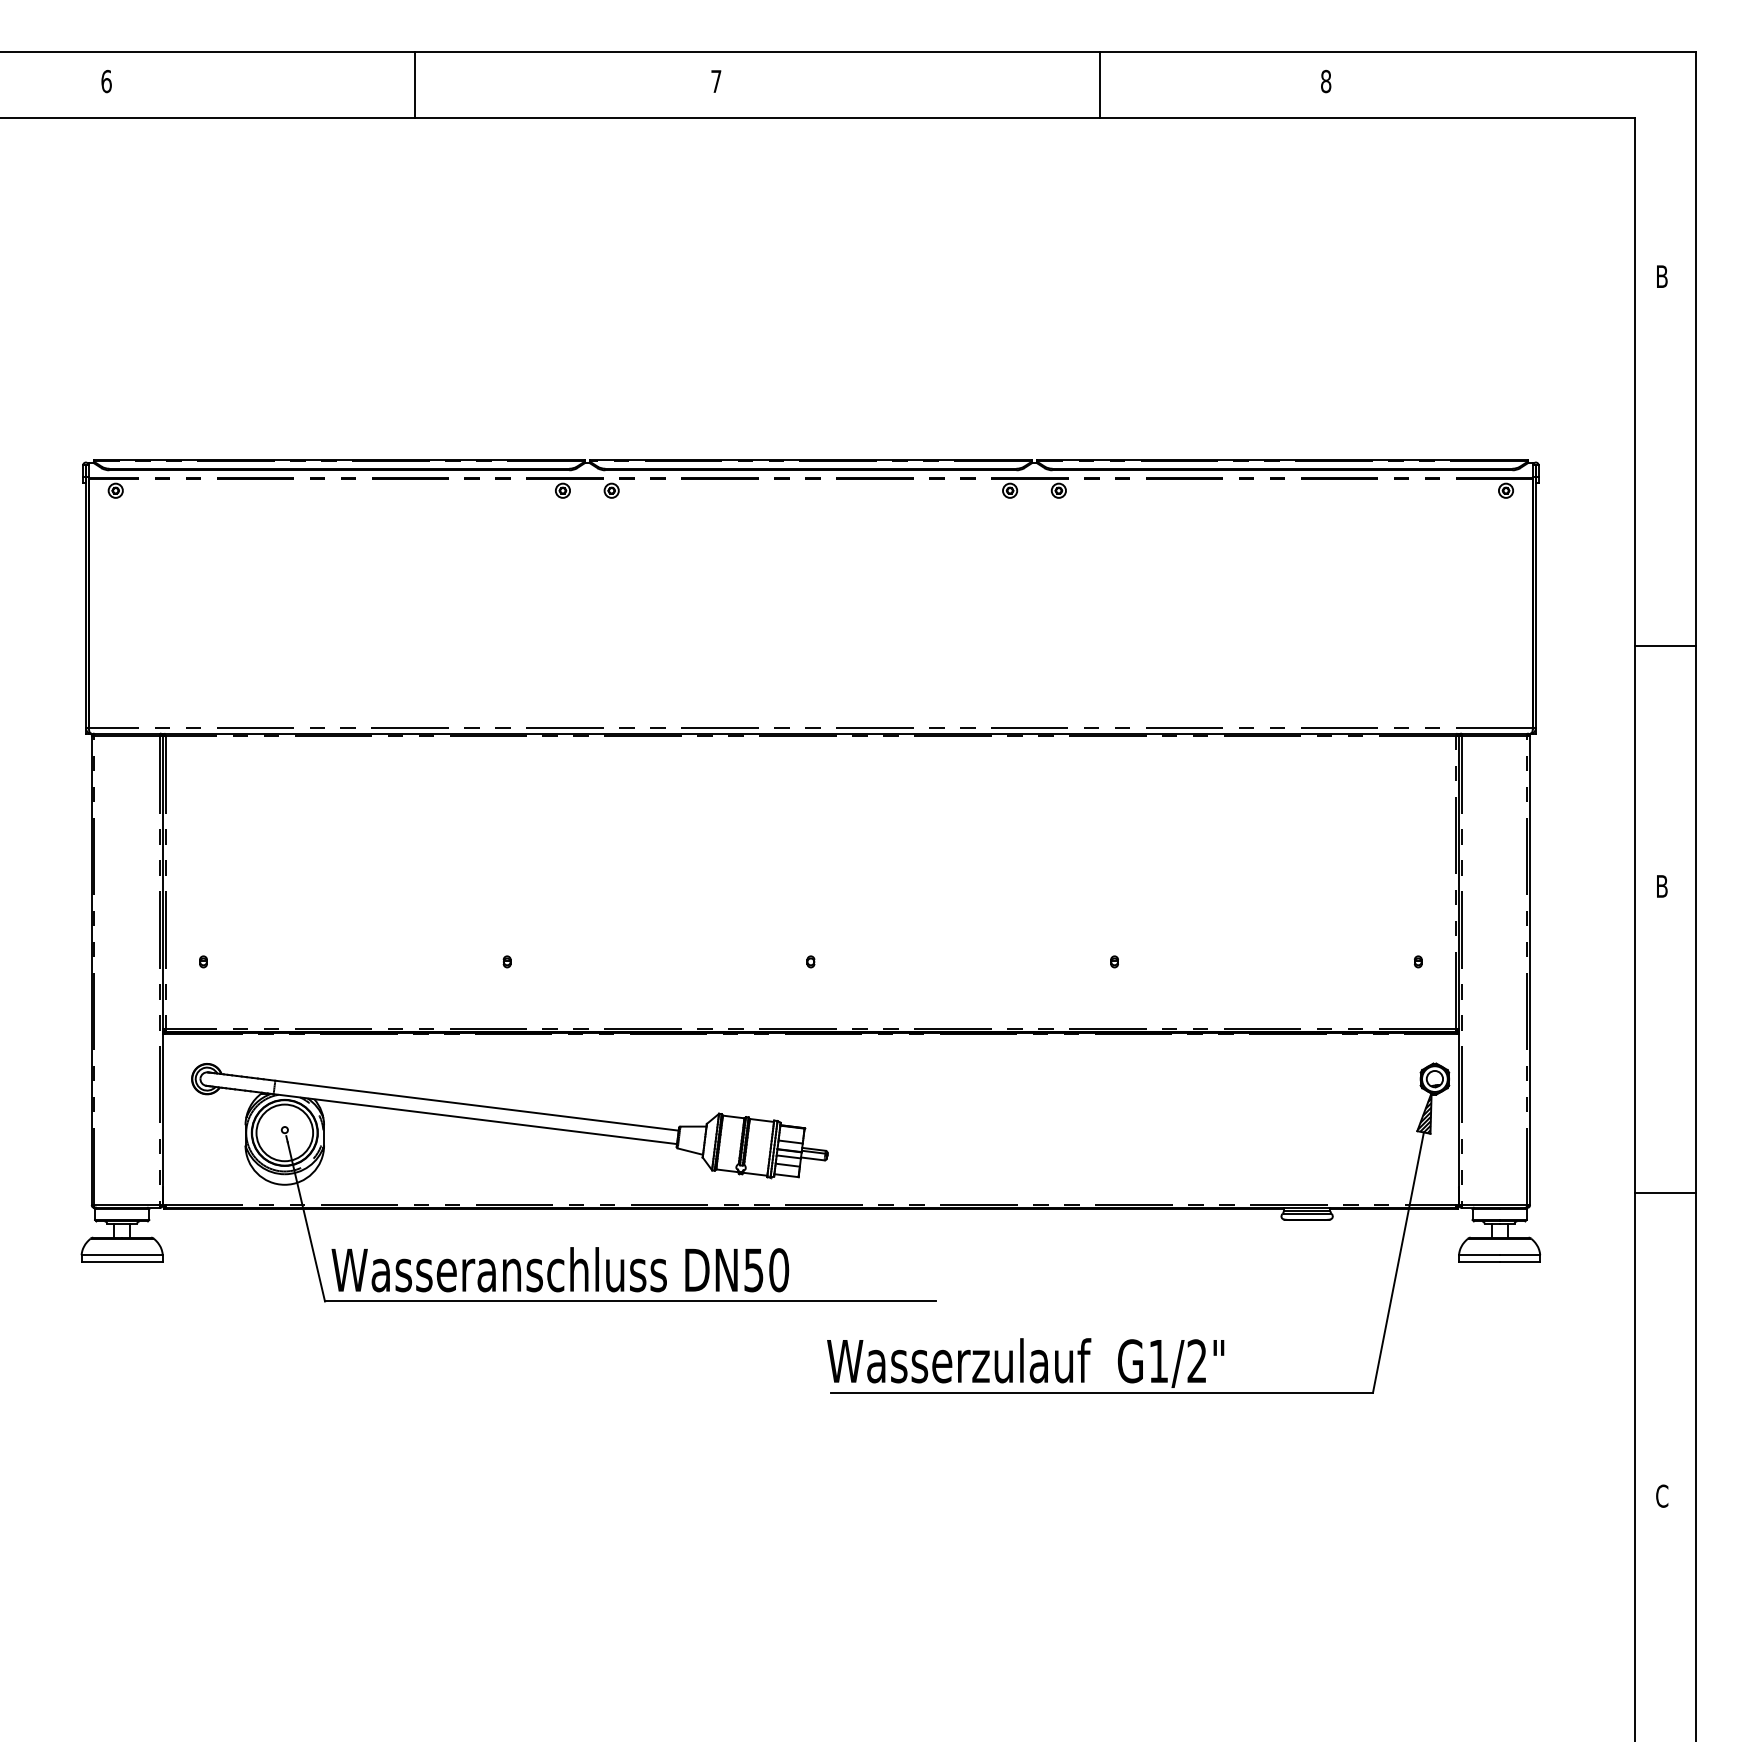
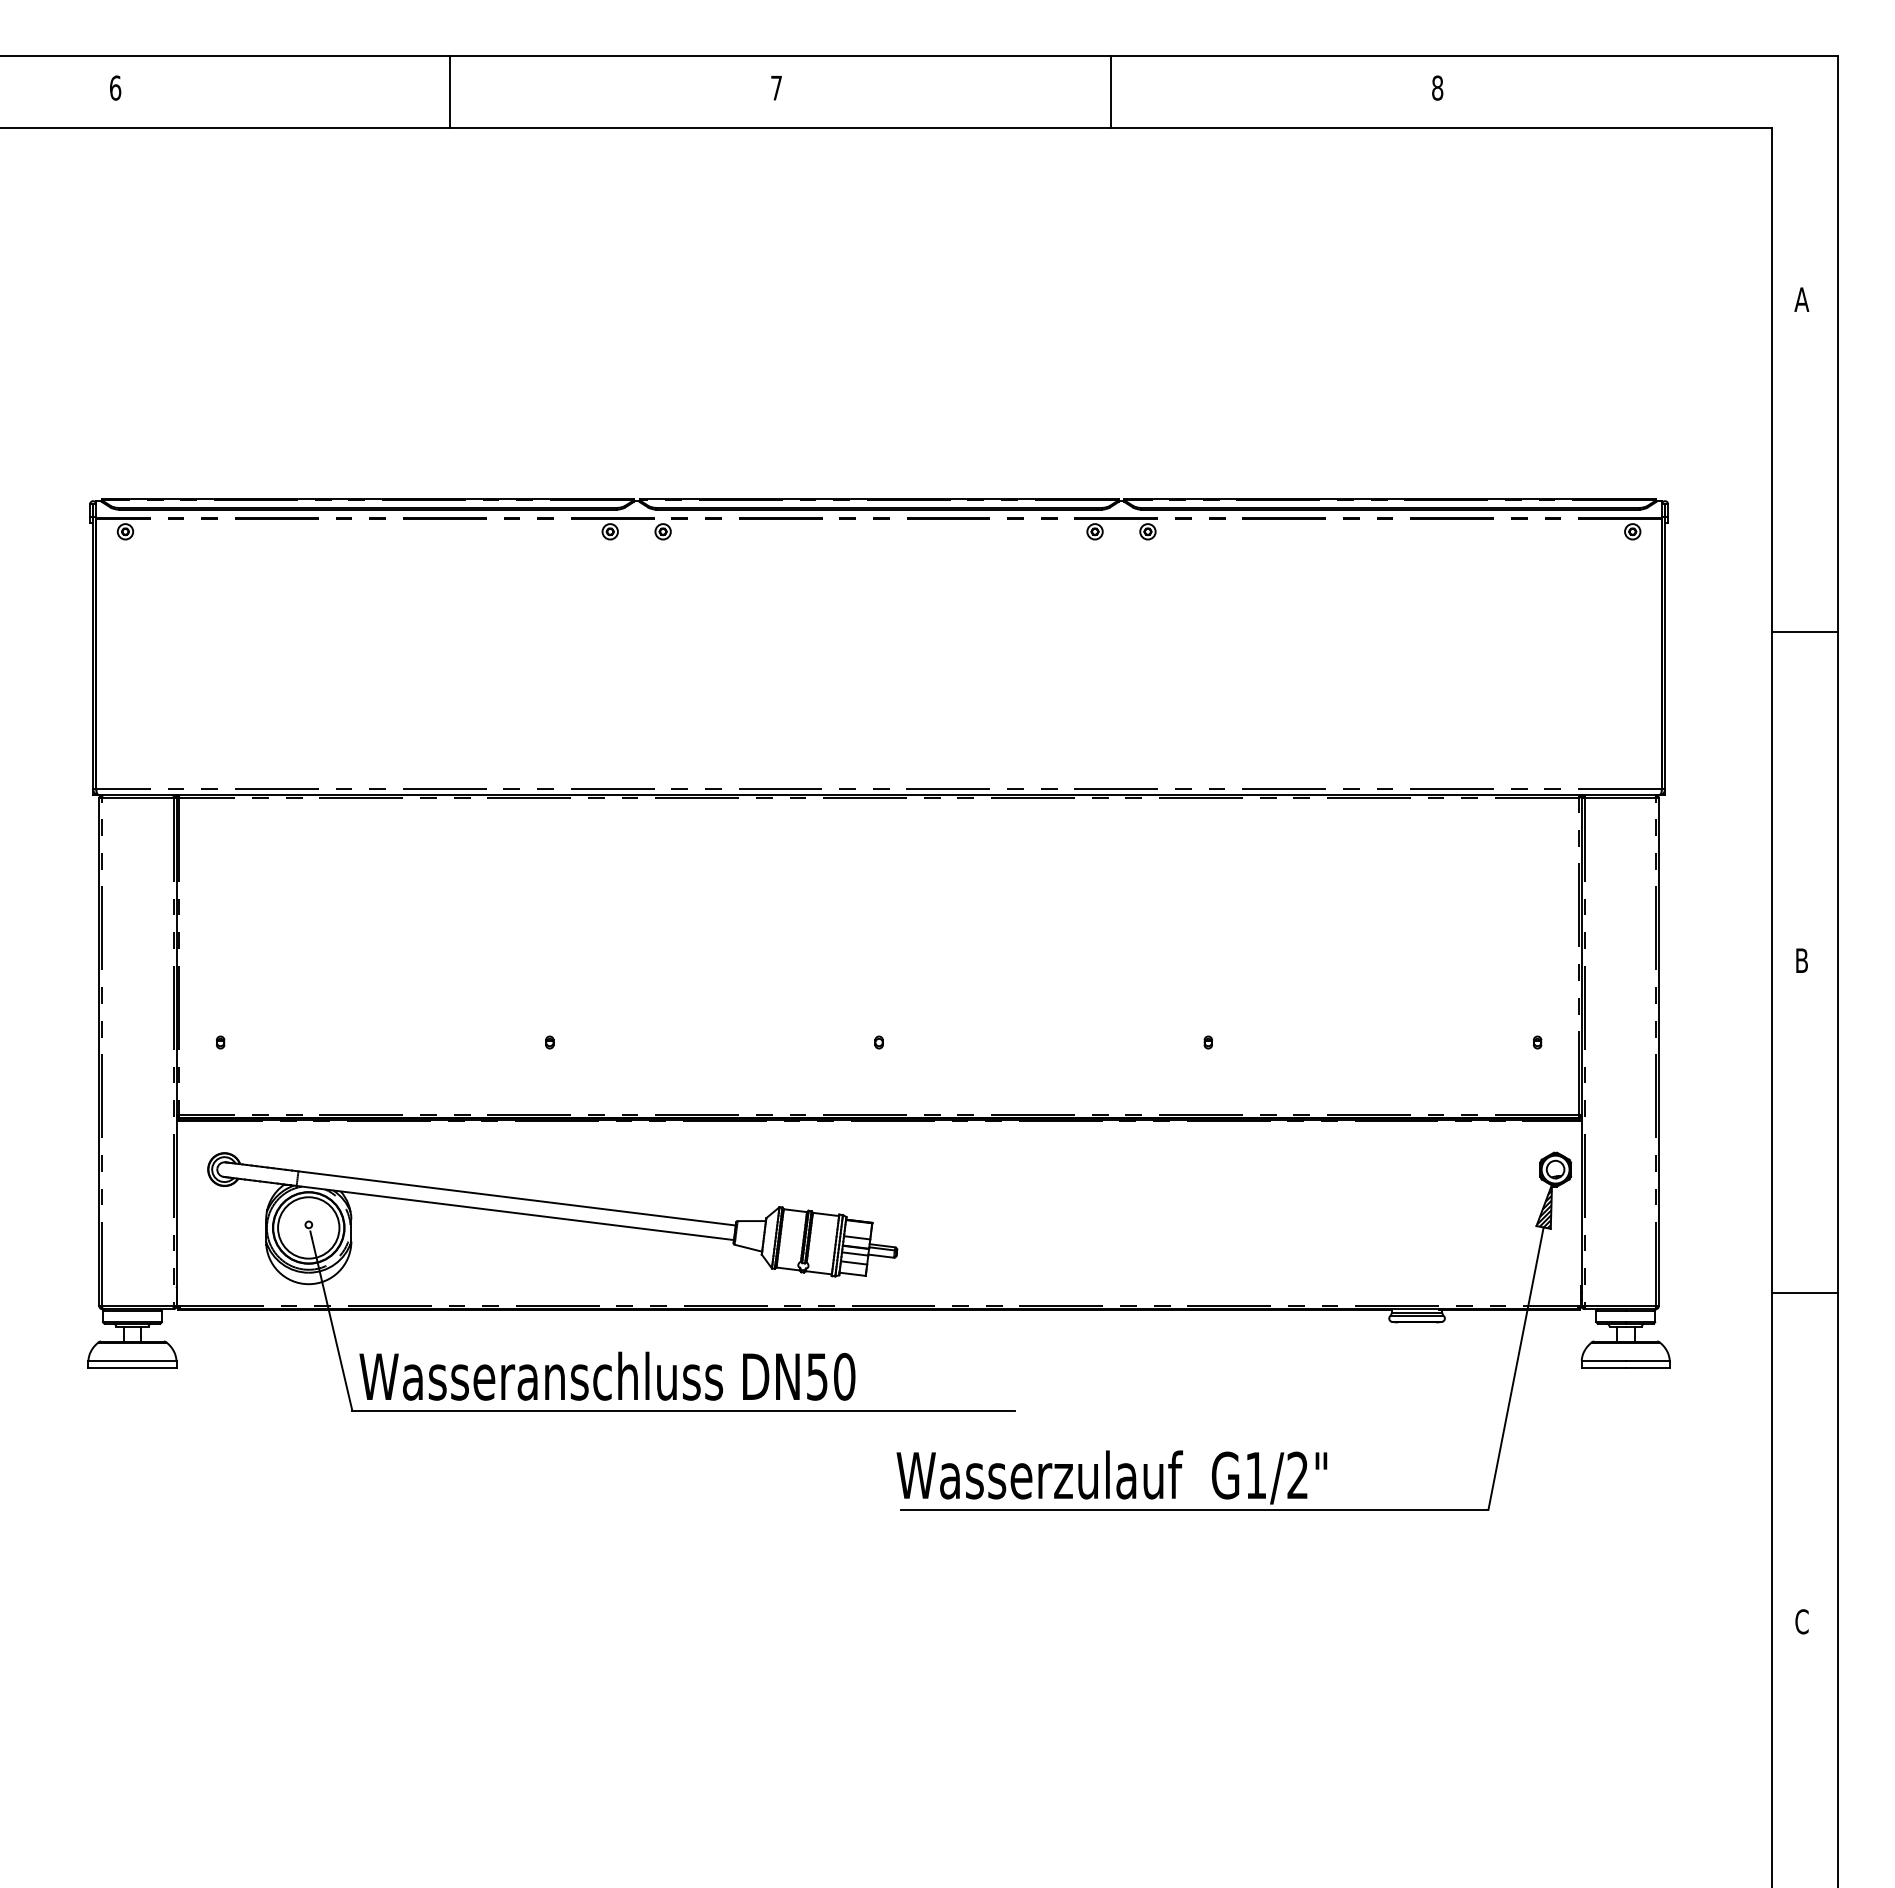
line: (1099, 85) -> (1110, 92), moved
text: (1661, 276) -> (1801, 299), B -> A
line: (1665, 645) -> (1805, 631), moved

